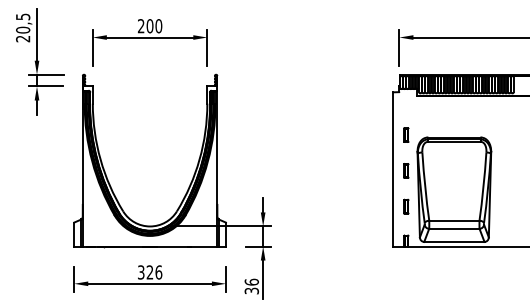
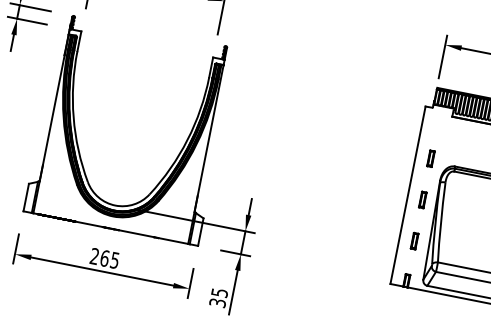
text: (150, 272) -> (105, 258), 326 -> 265
text: (251, 281) -> (219, 291), 36 -> 35

